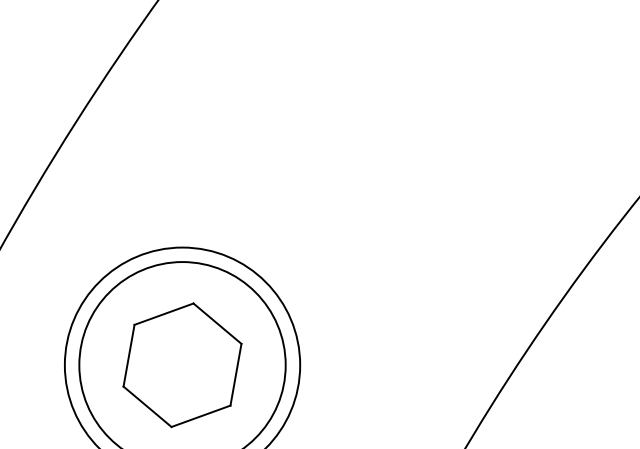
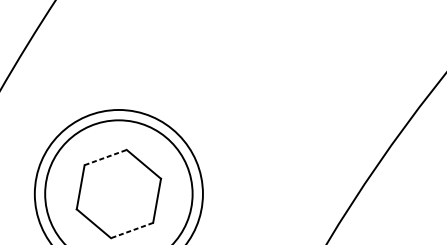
line: (164, 314) -> (106, 157), solid -> dashed
line: (200, 416) -> (131, 230), solid -> dashed

